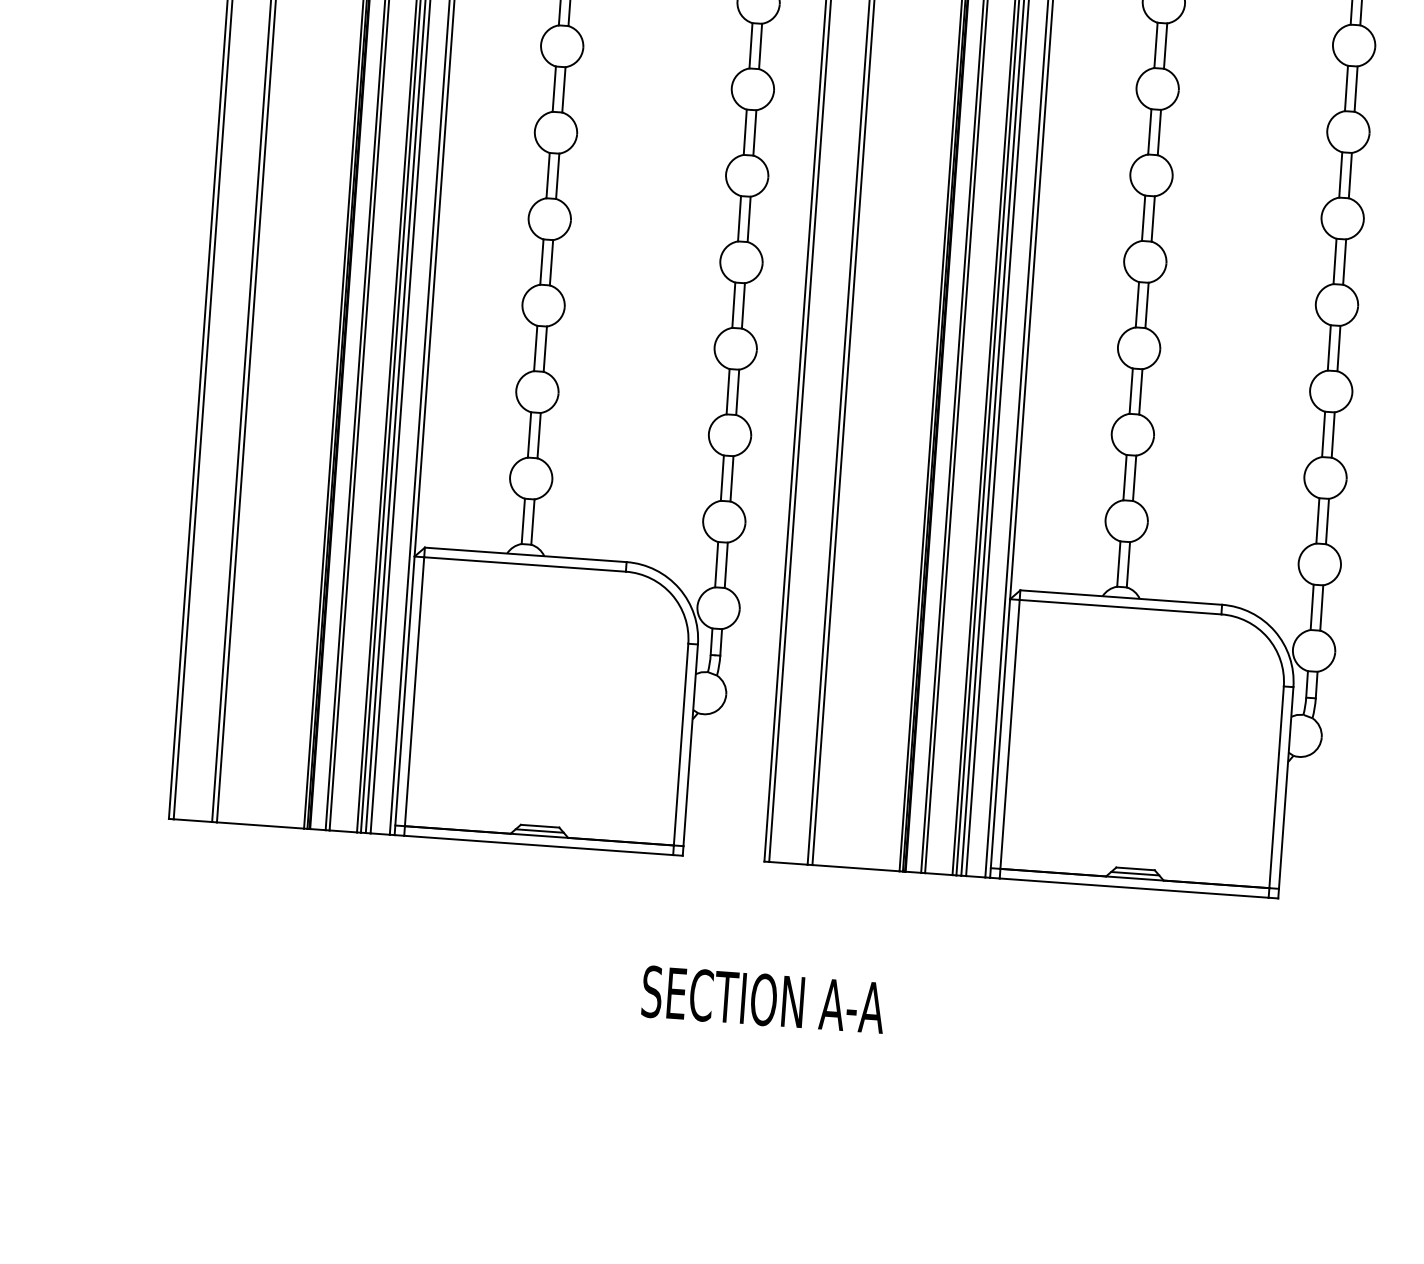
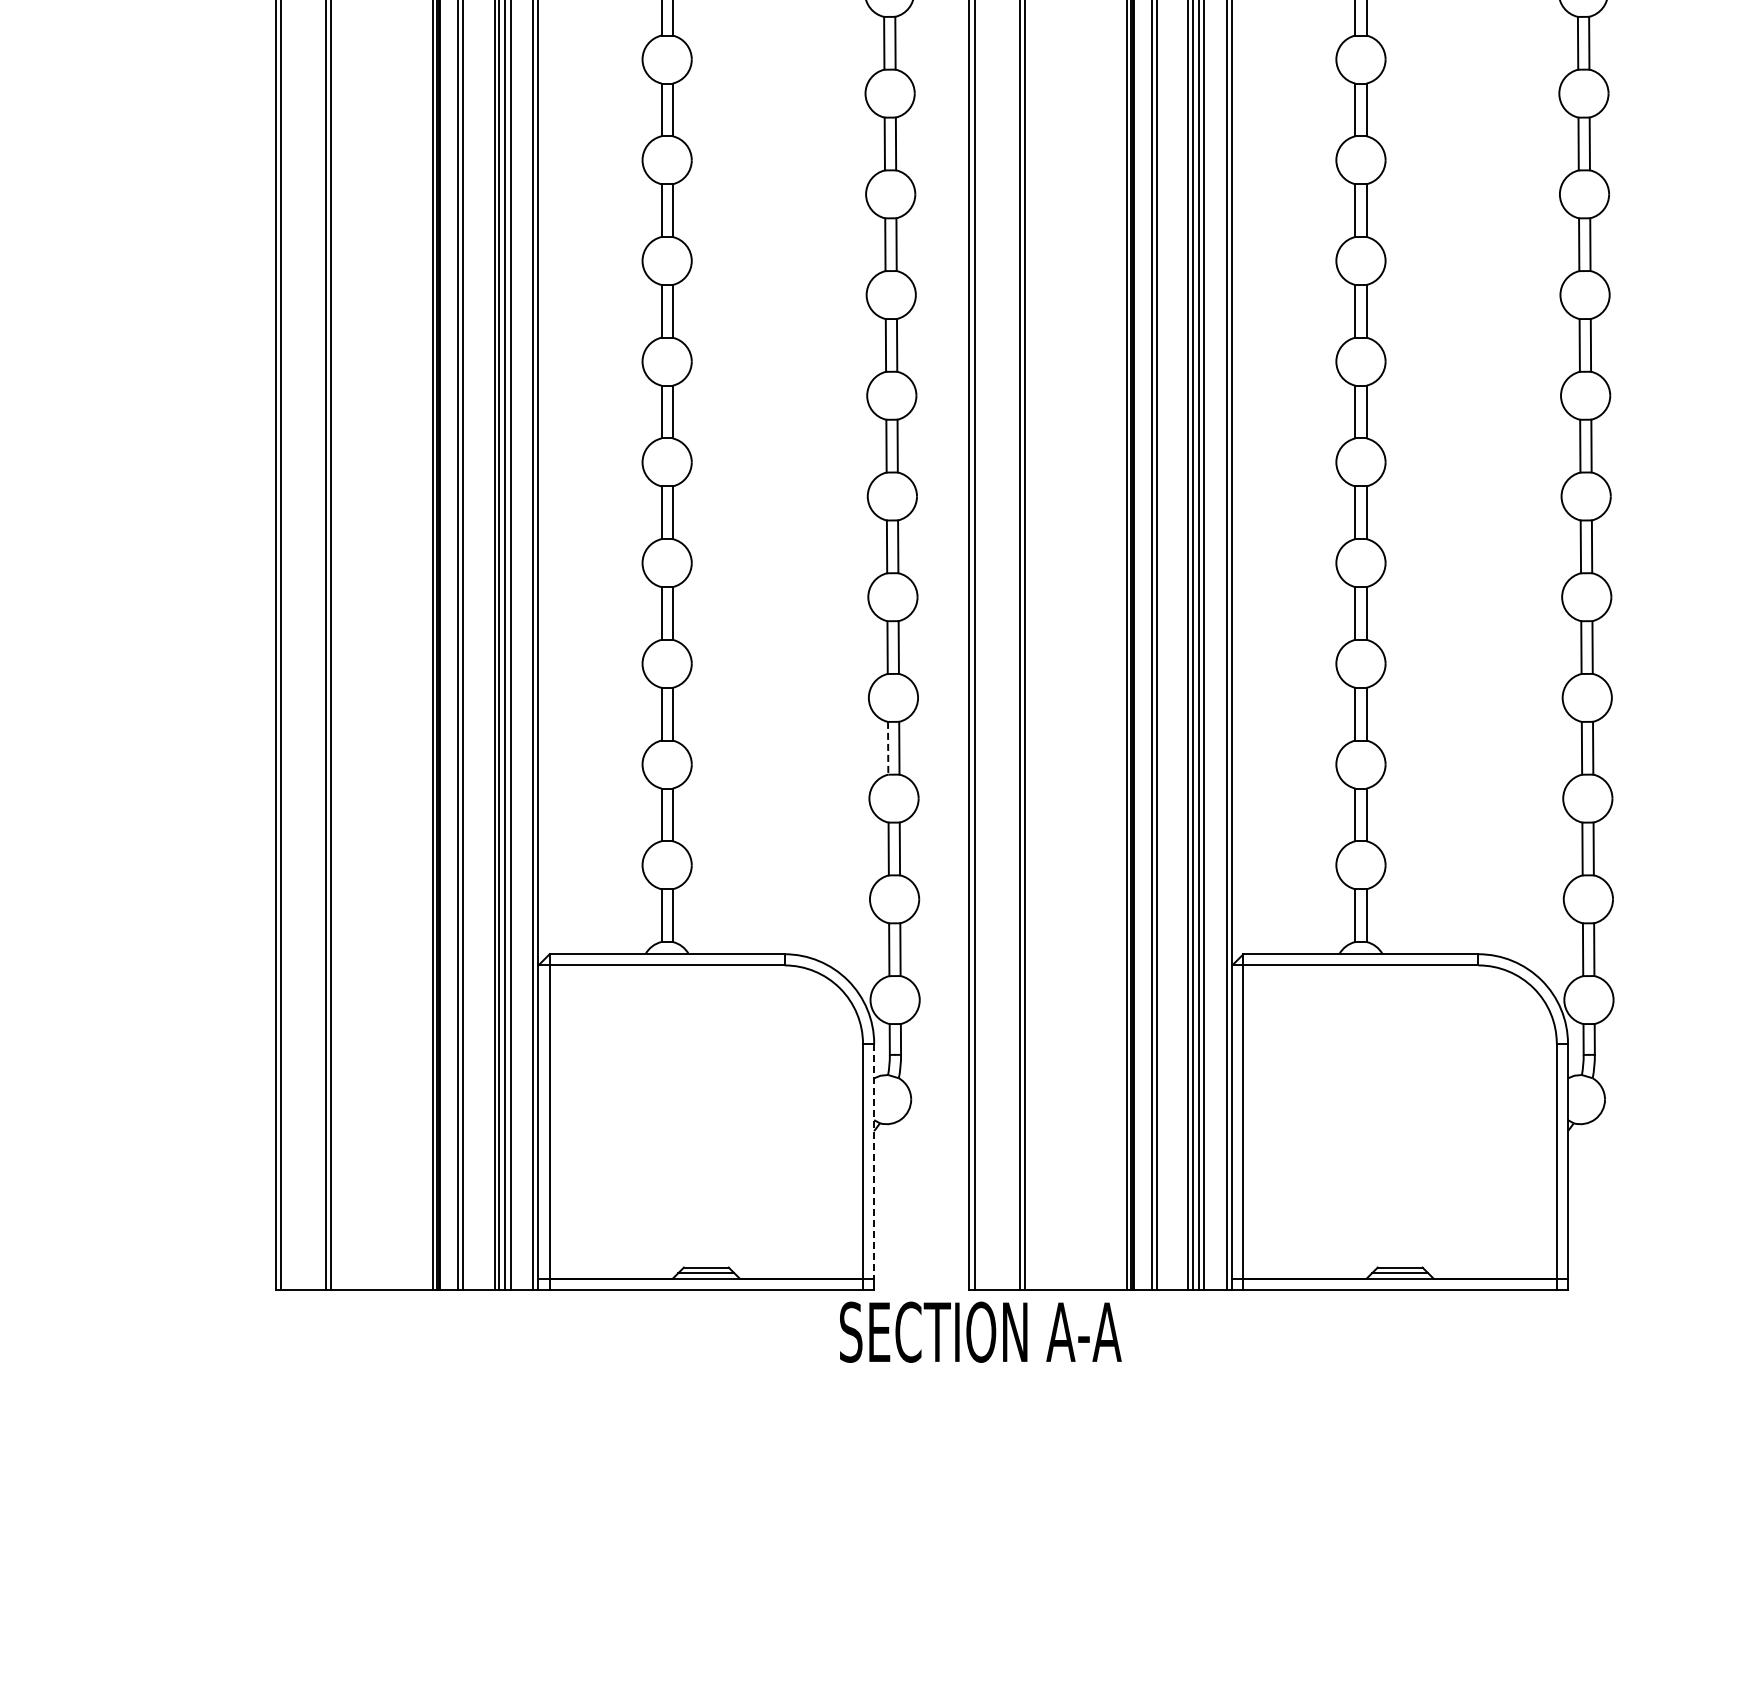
line: (728, 391) -> (888, 748), solid -> dashed
line: (690, 745) -> (874, 1161), solid -> dashed
text: (763, 999) -> (980, 1331), moved

